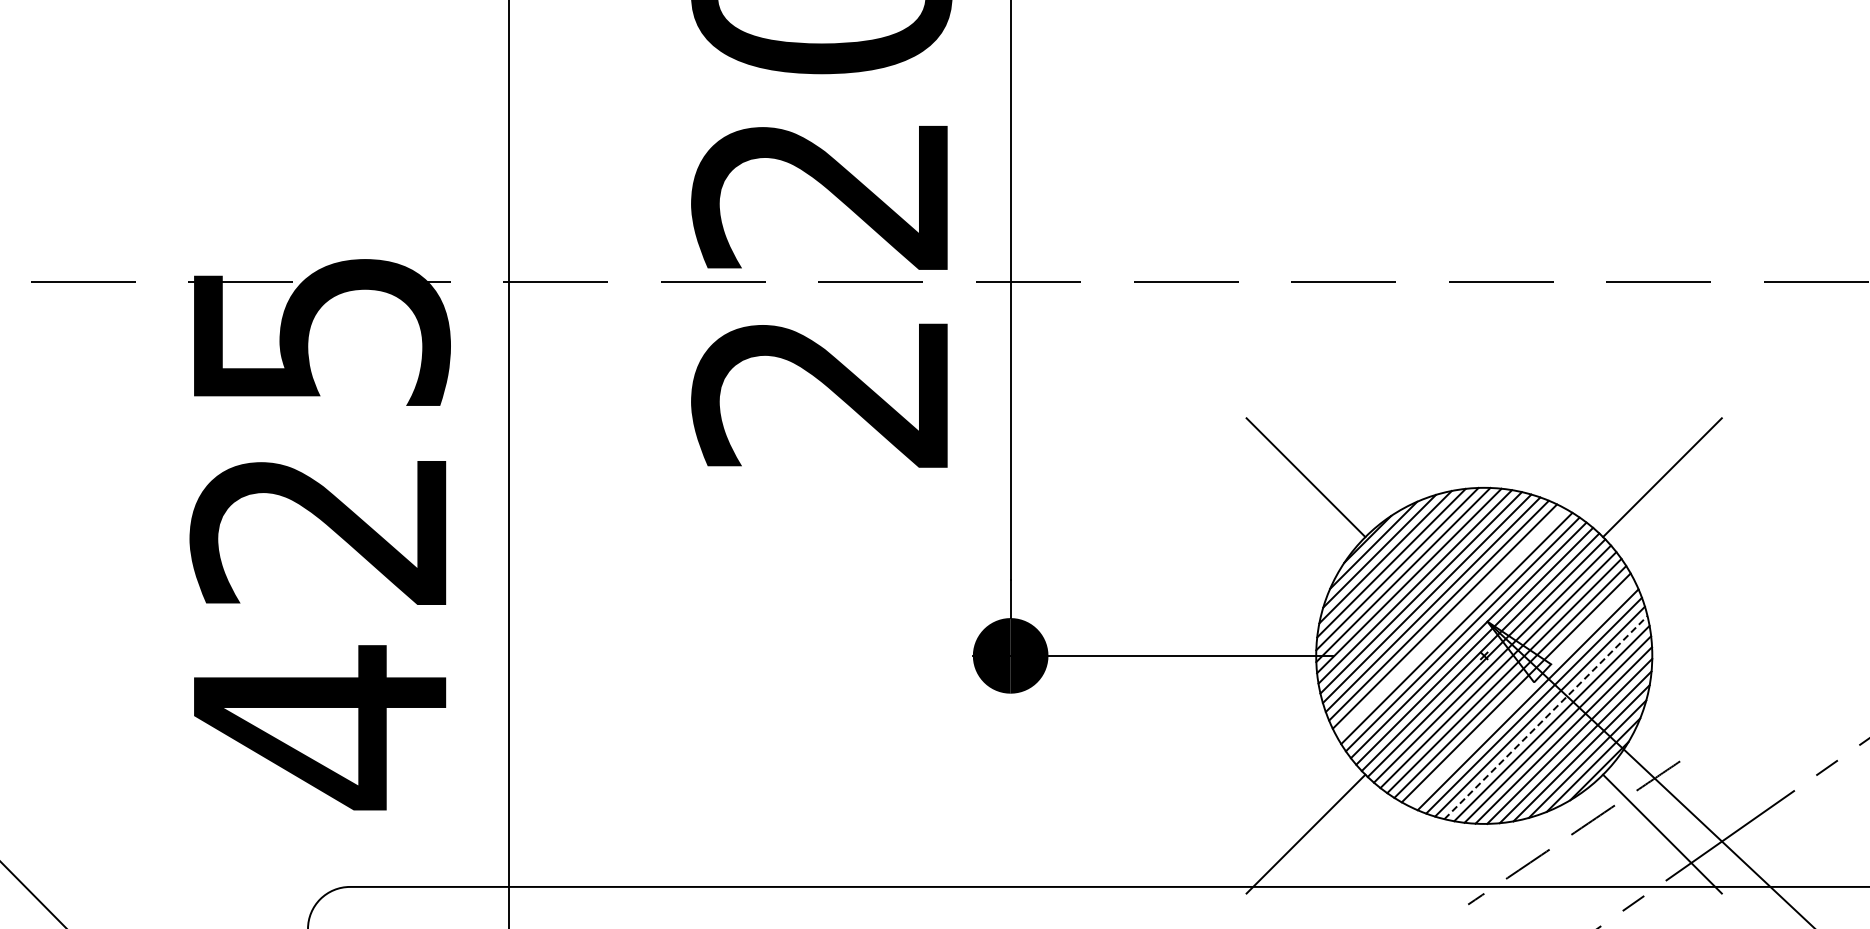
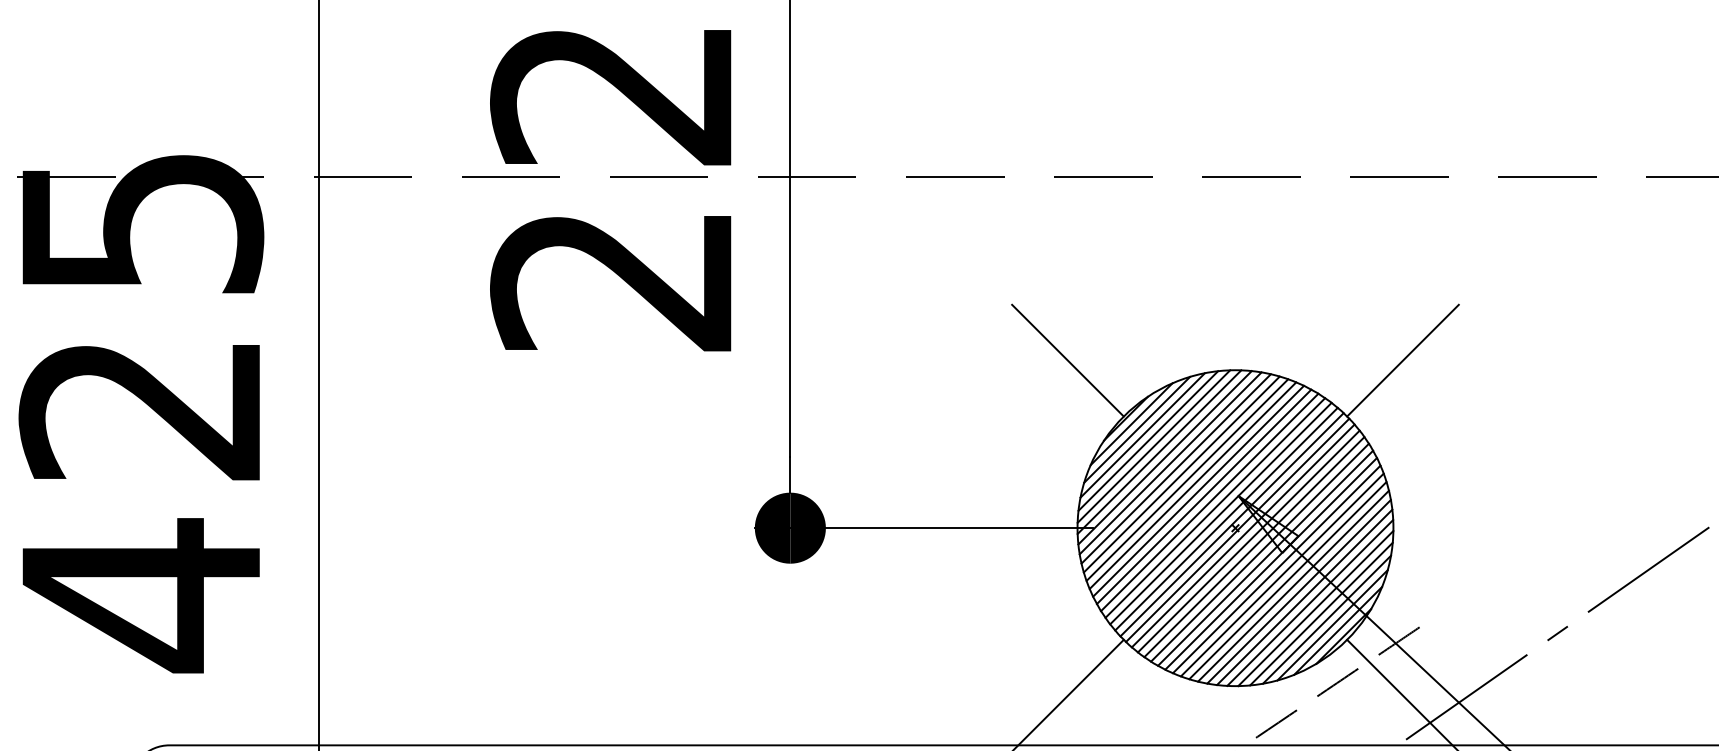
line: (1450, 622) -> (1203, 496), added
line: (1521, 693) -> (1270, 563), added
line: (1545, 717) -> (1293, 586), dashed -> solid

